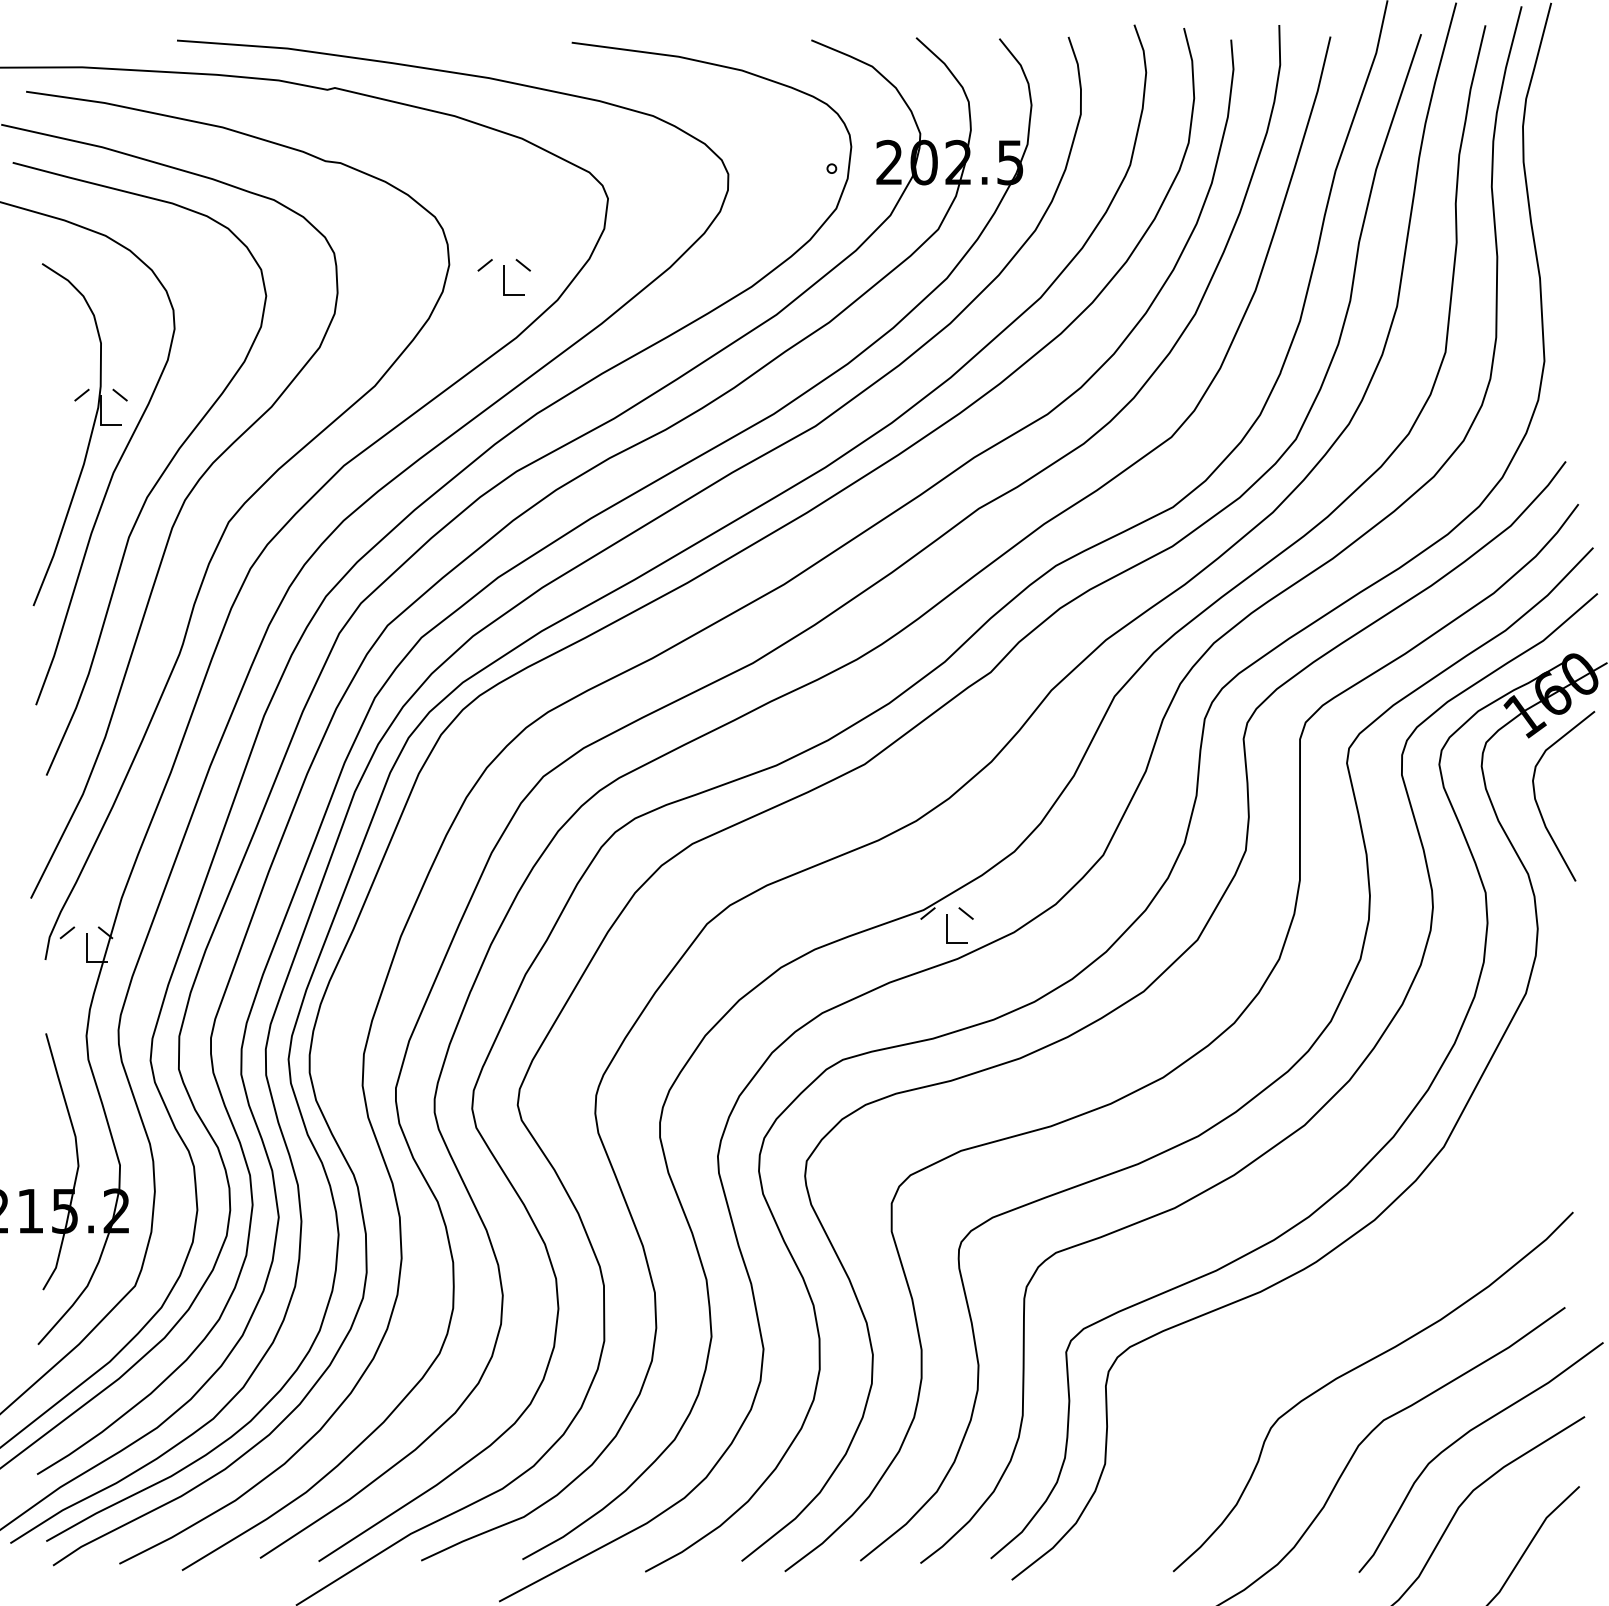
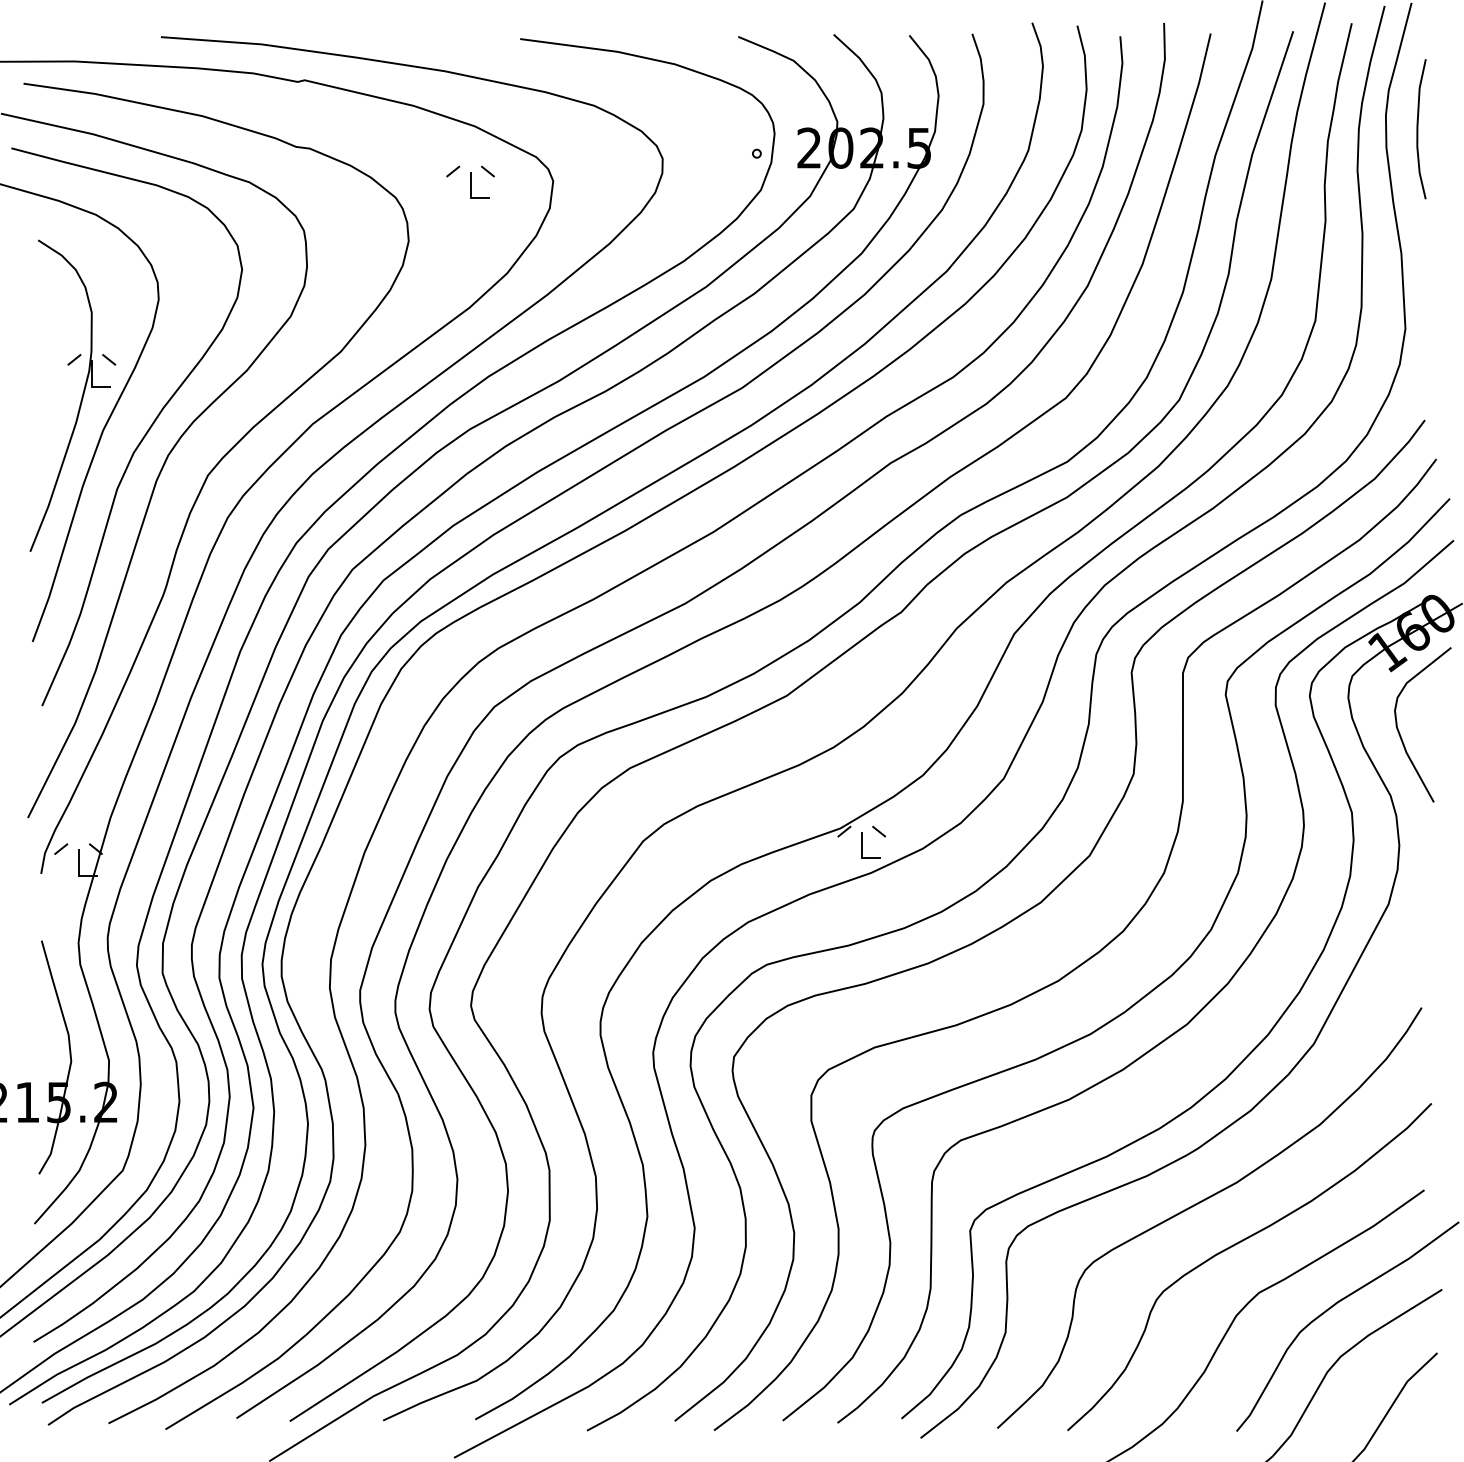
curve: (1558, 141) -> (1418, 128), added
part: (503, 277) -> (469, 182), moved
curve: (1318, 1322) -> (1199, 1203), added

